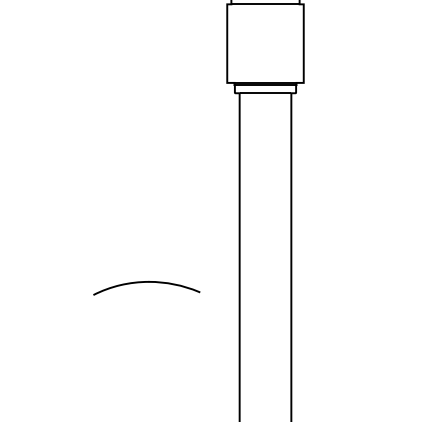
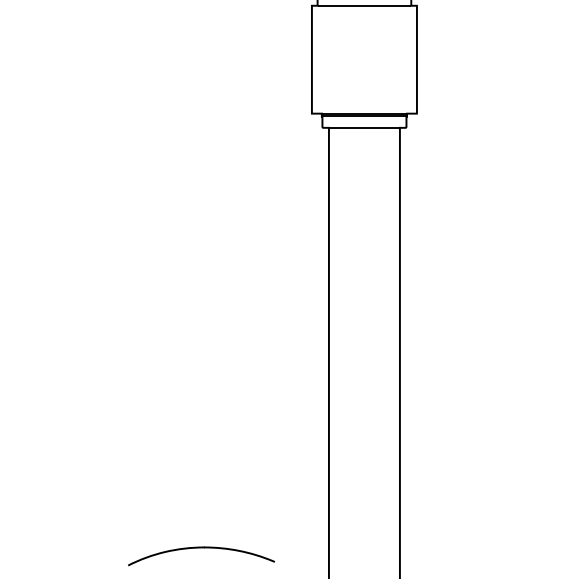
part: (146, 288) -> (201, 556), moved

